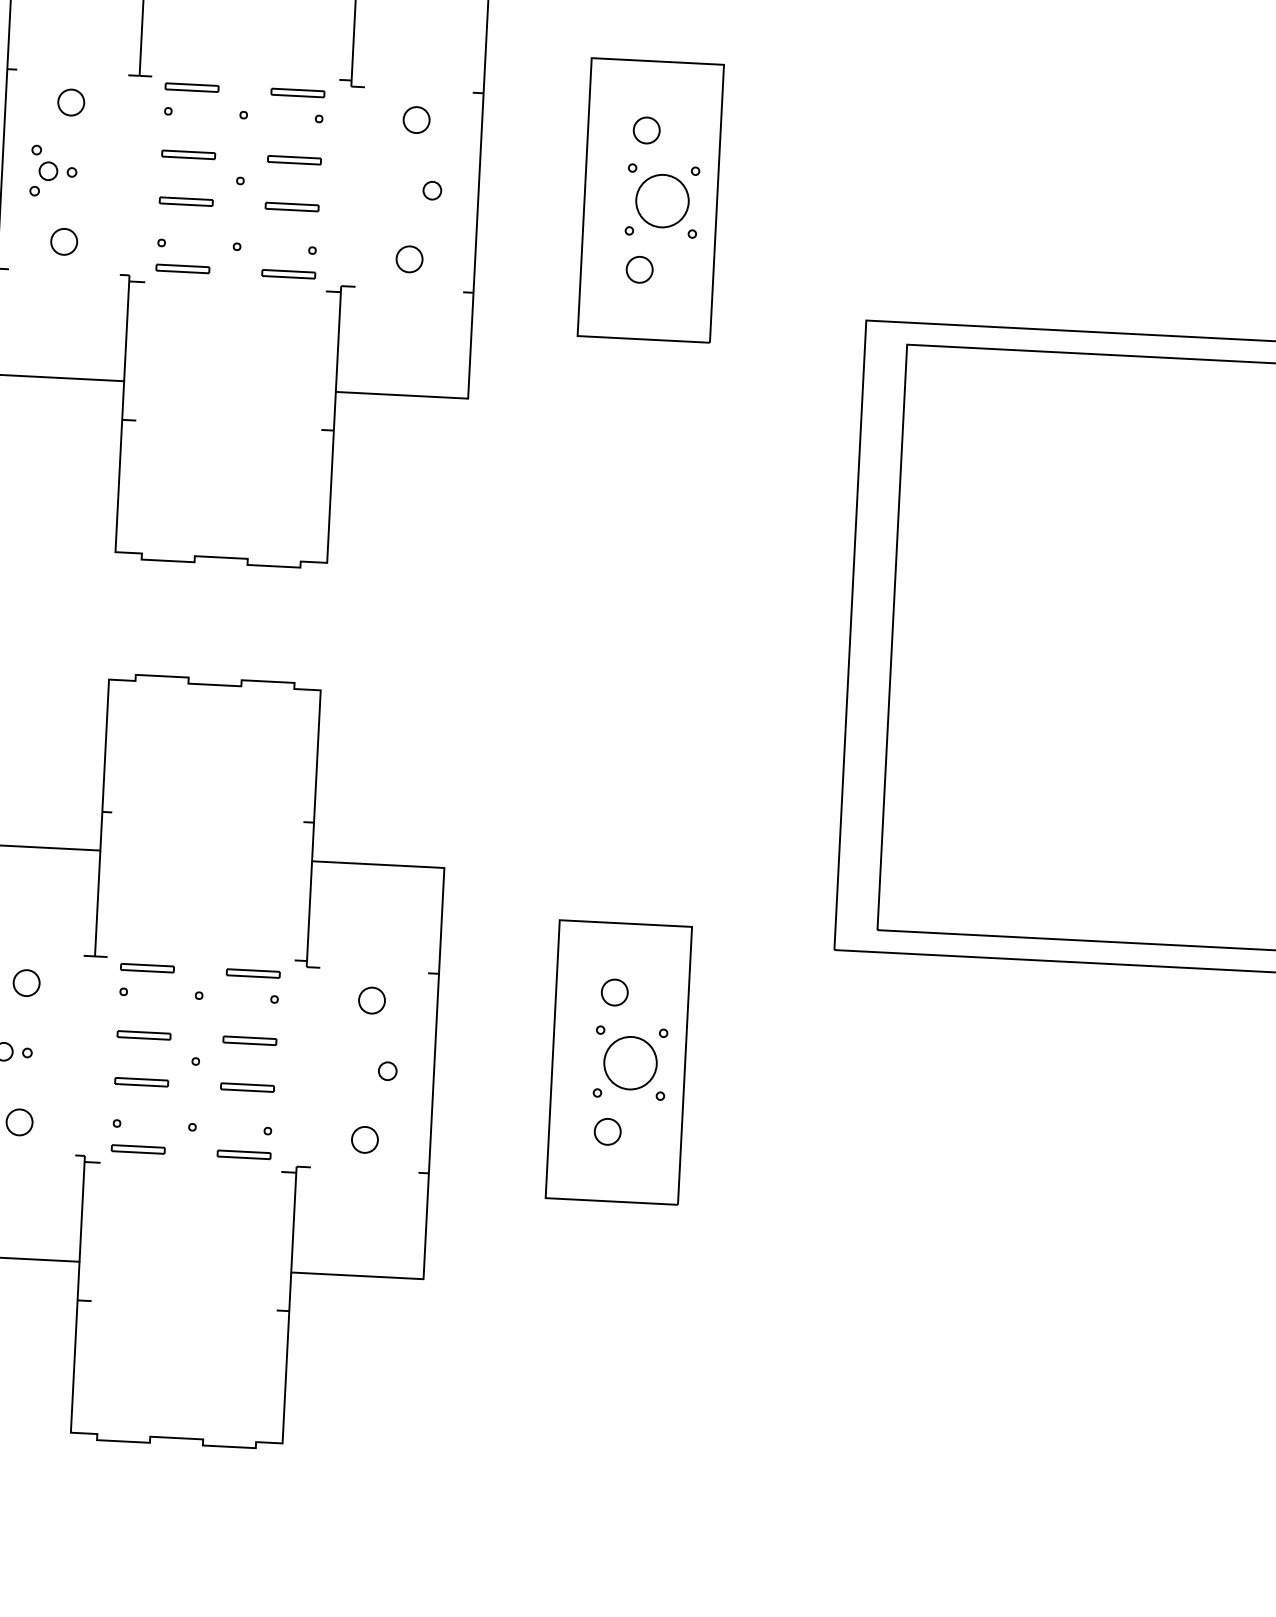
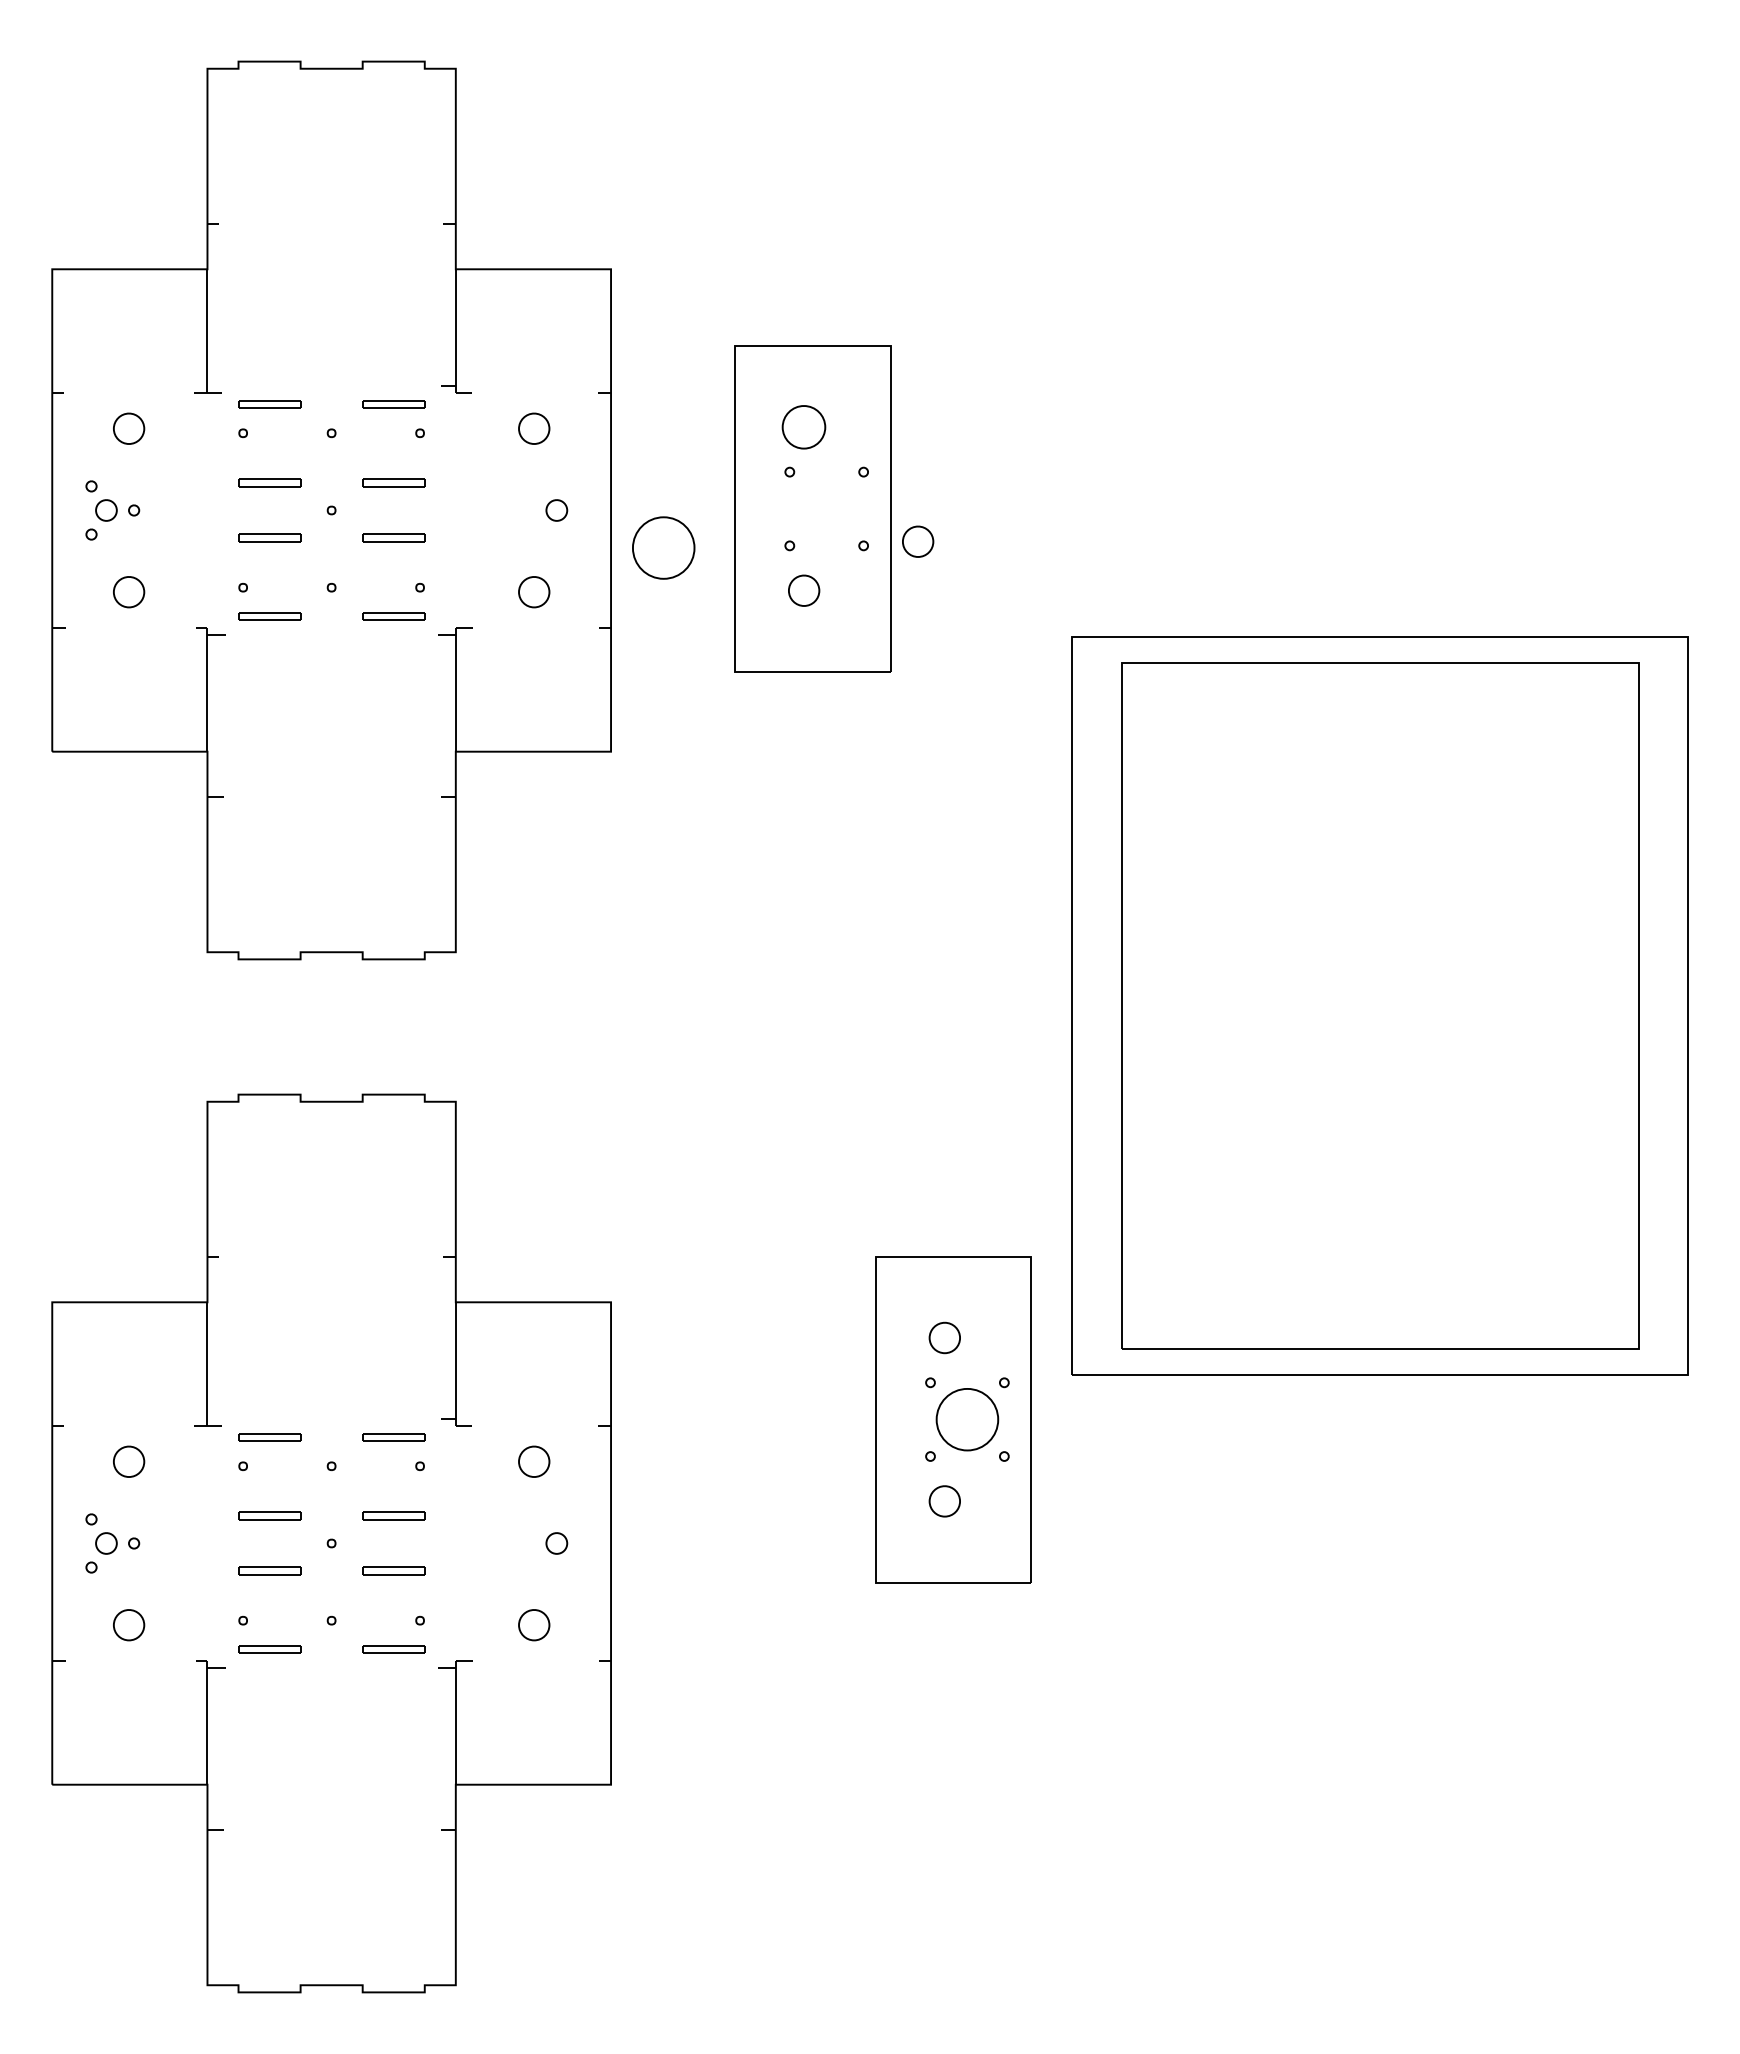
part: (647, 130) -> (804, 427), size x1.4
part: (662, 200) -> (663, 547), moved
part: (739, 232) -> (918, 541), added
part: (618, 1062) -> (953, 1419), moved

